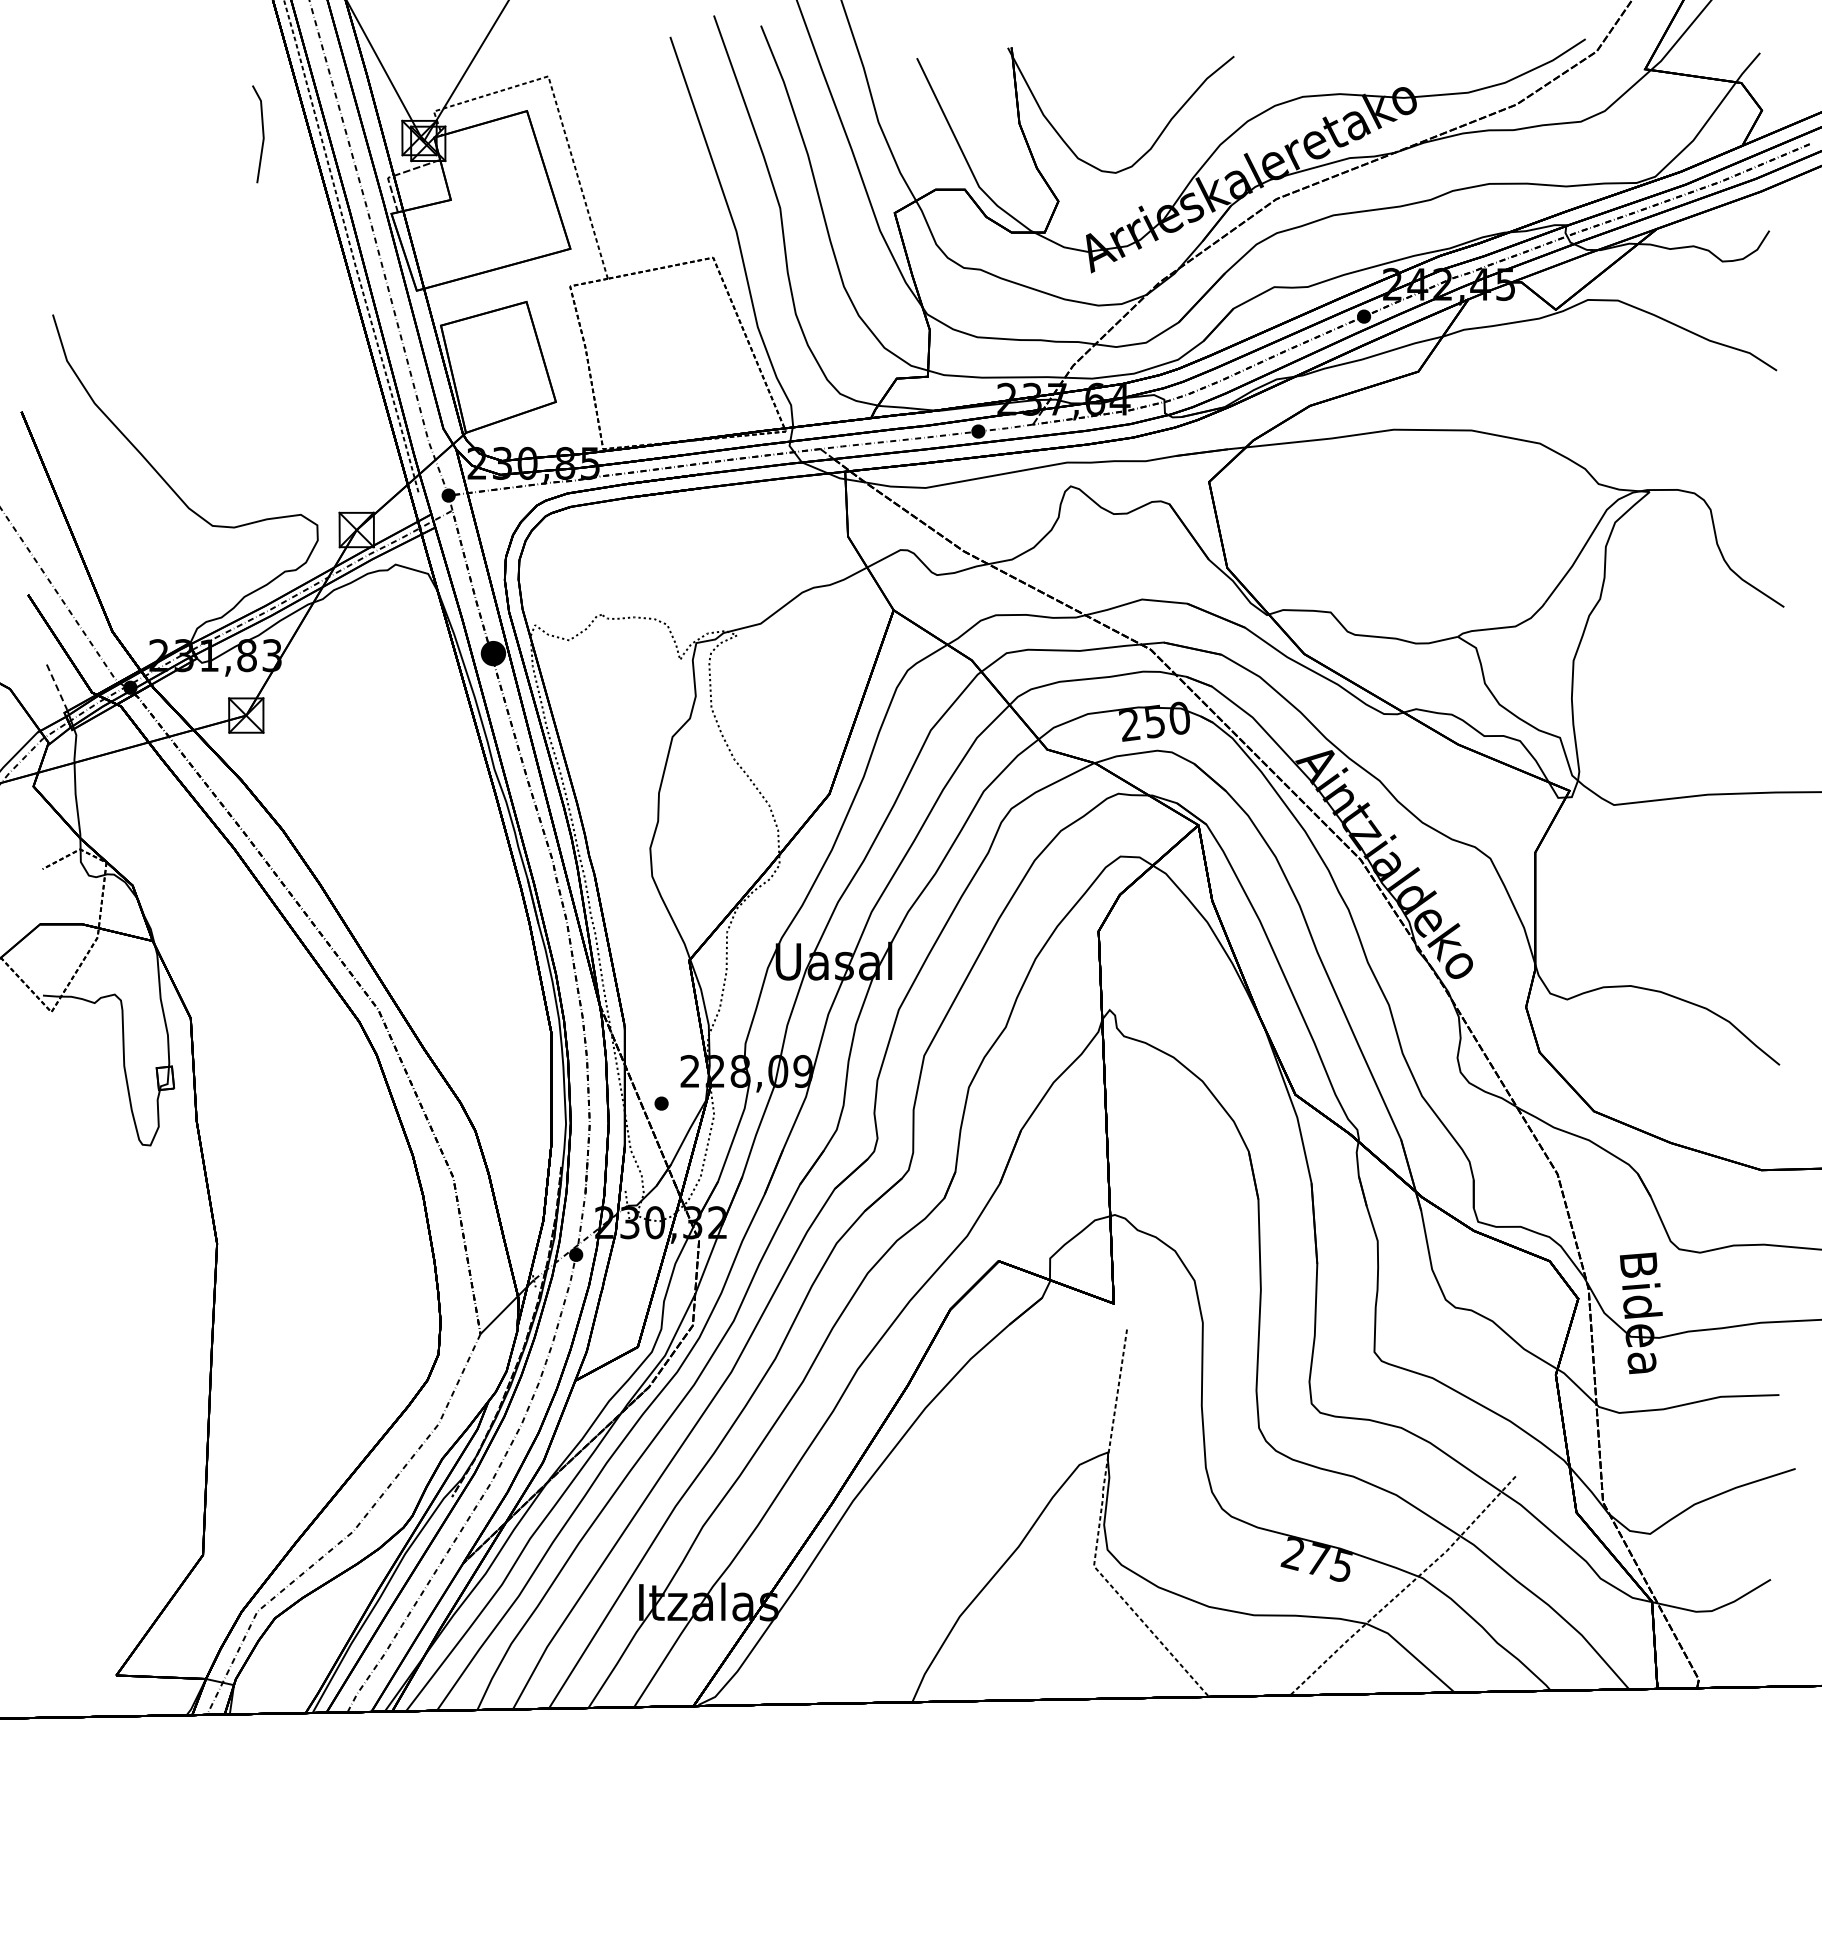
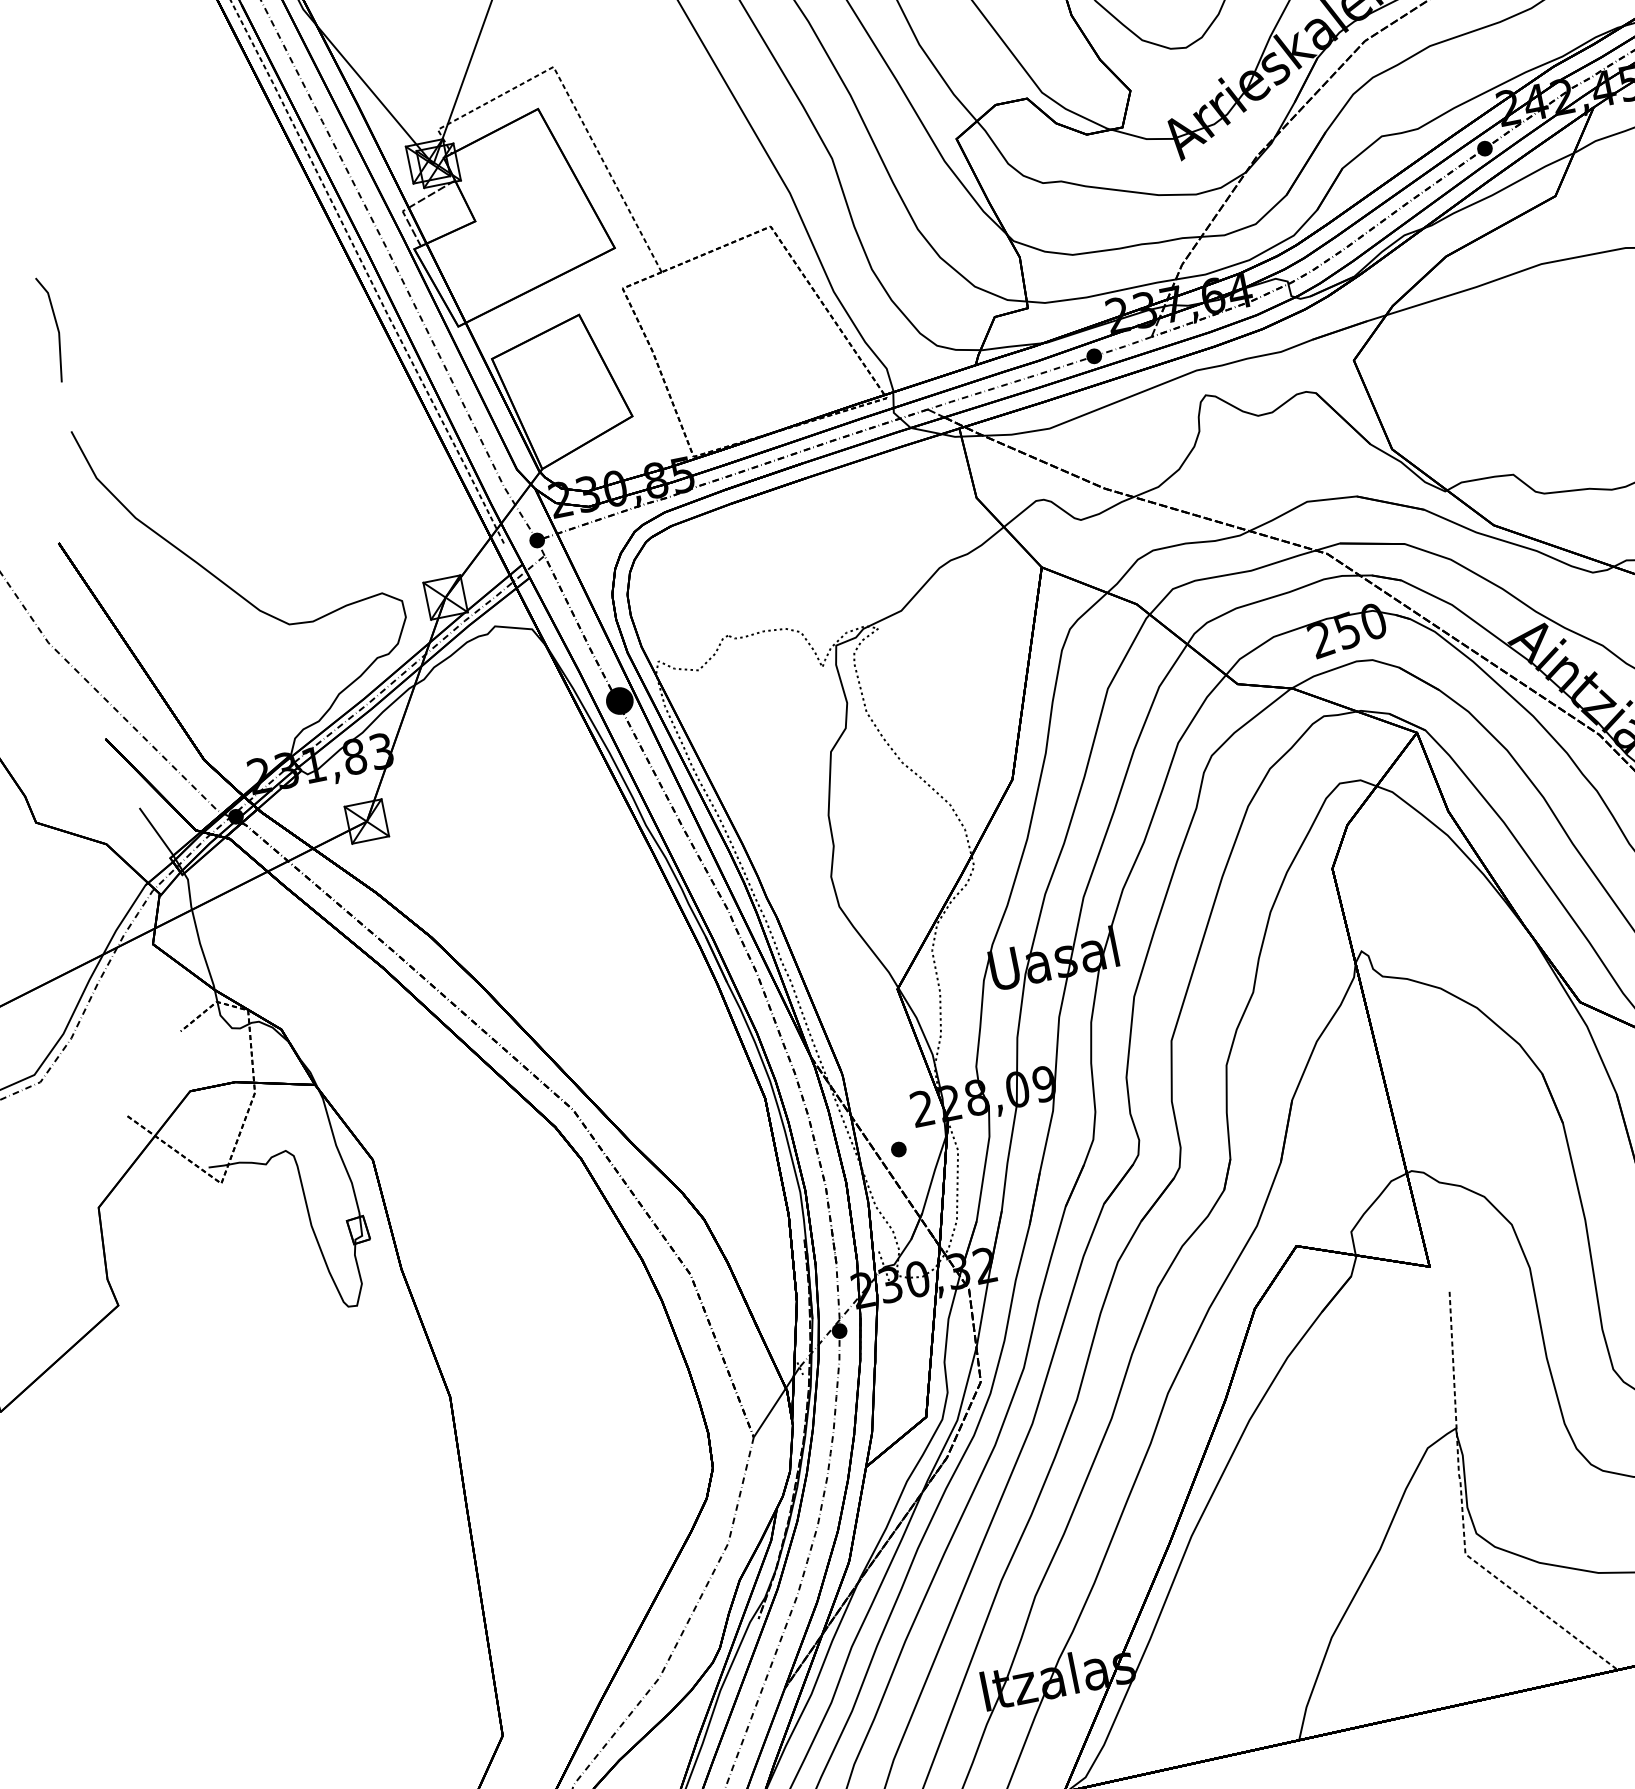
line: (262, 134) -> (56, 328), moved
line: (56, 687) -> (156, 832), dashed -> solid

